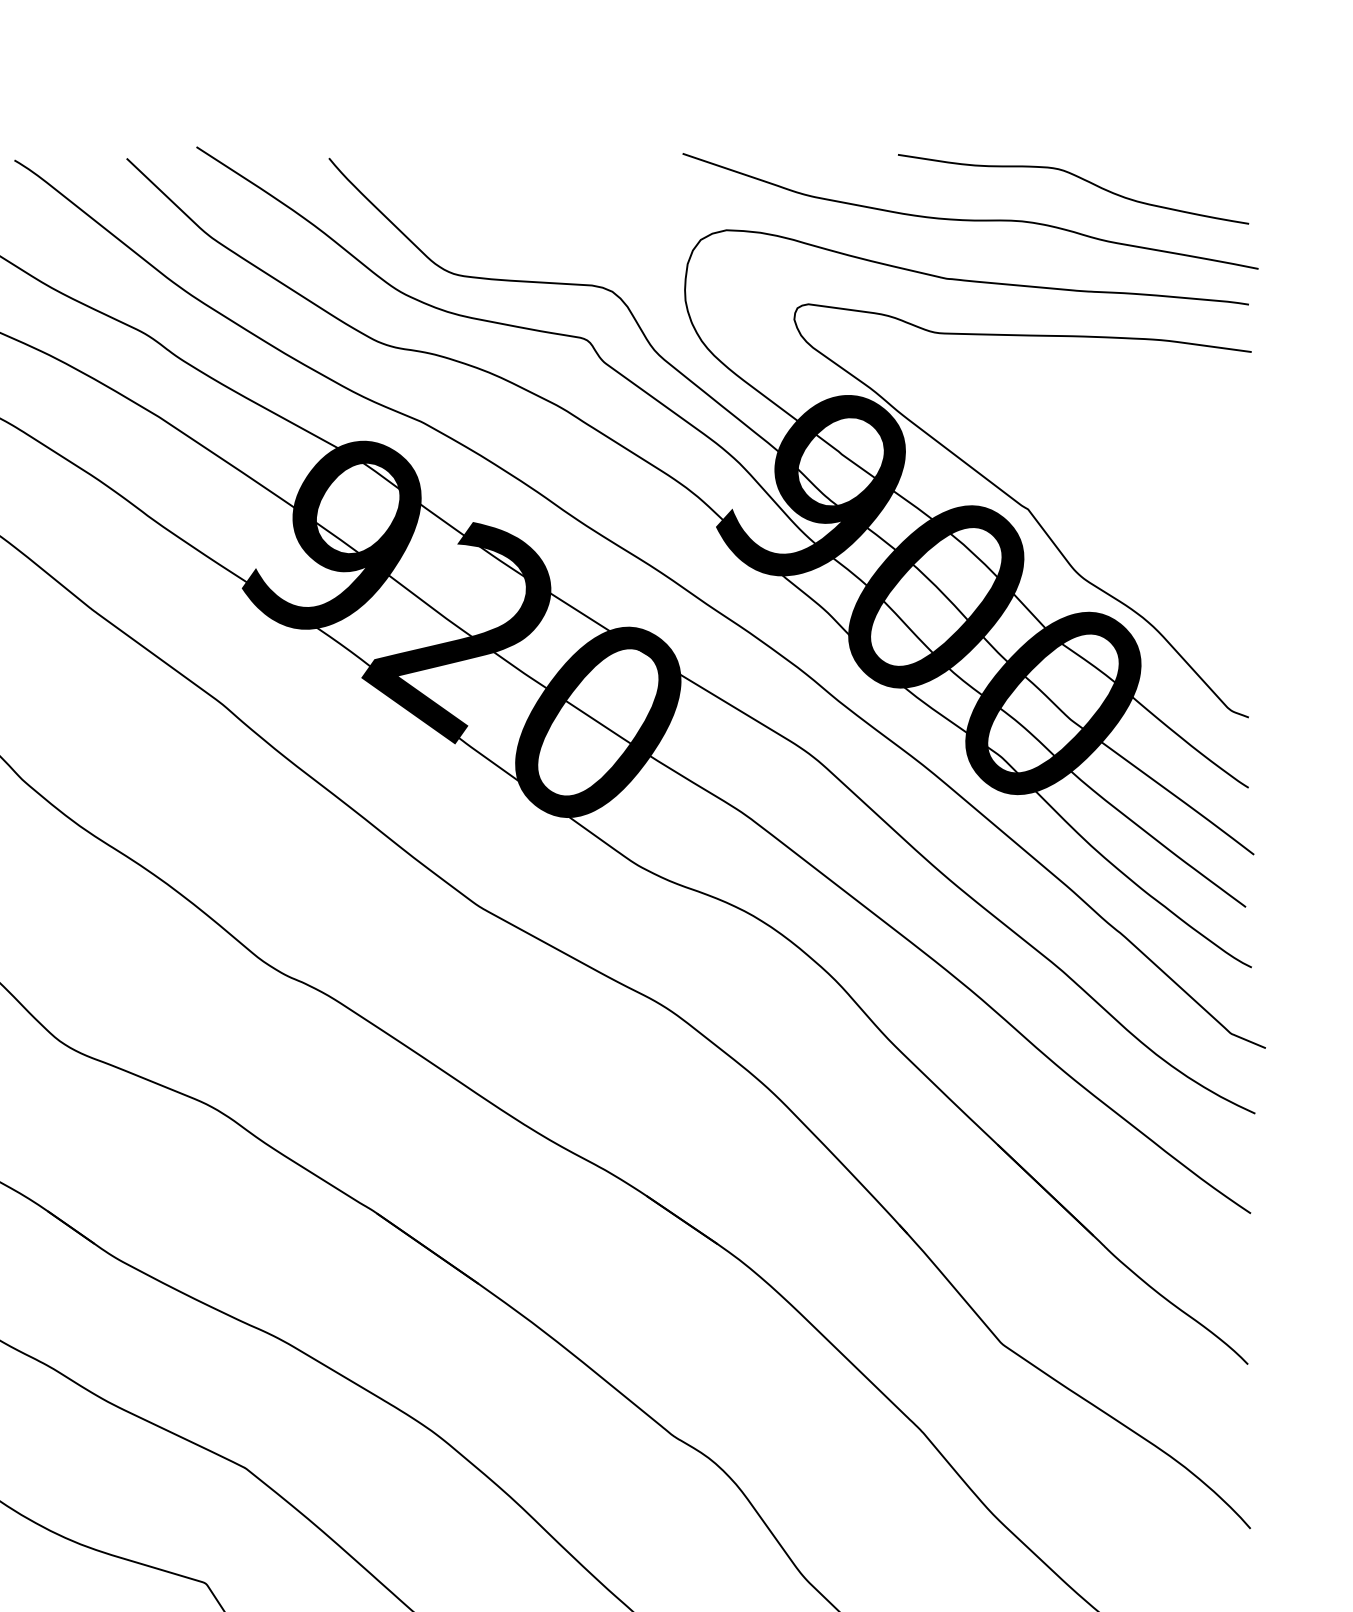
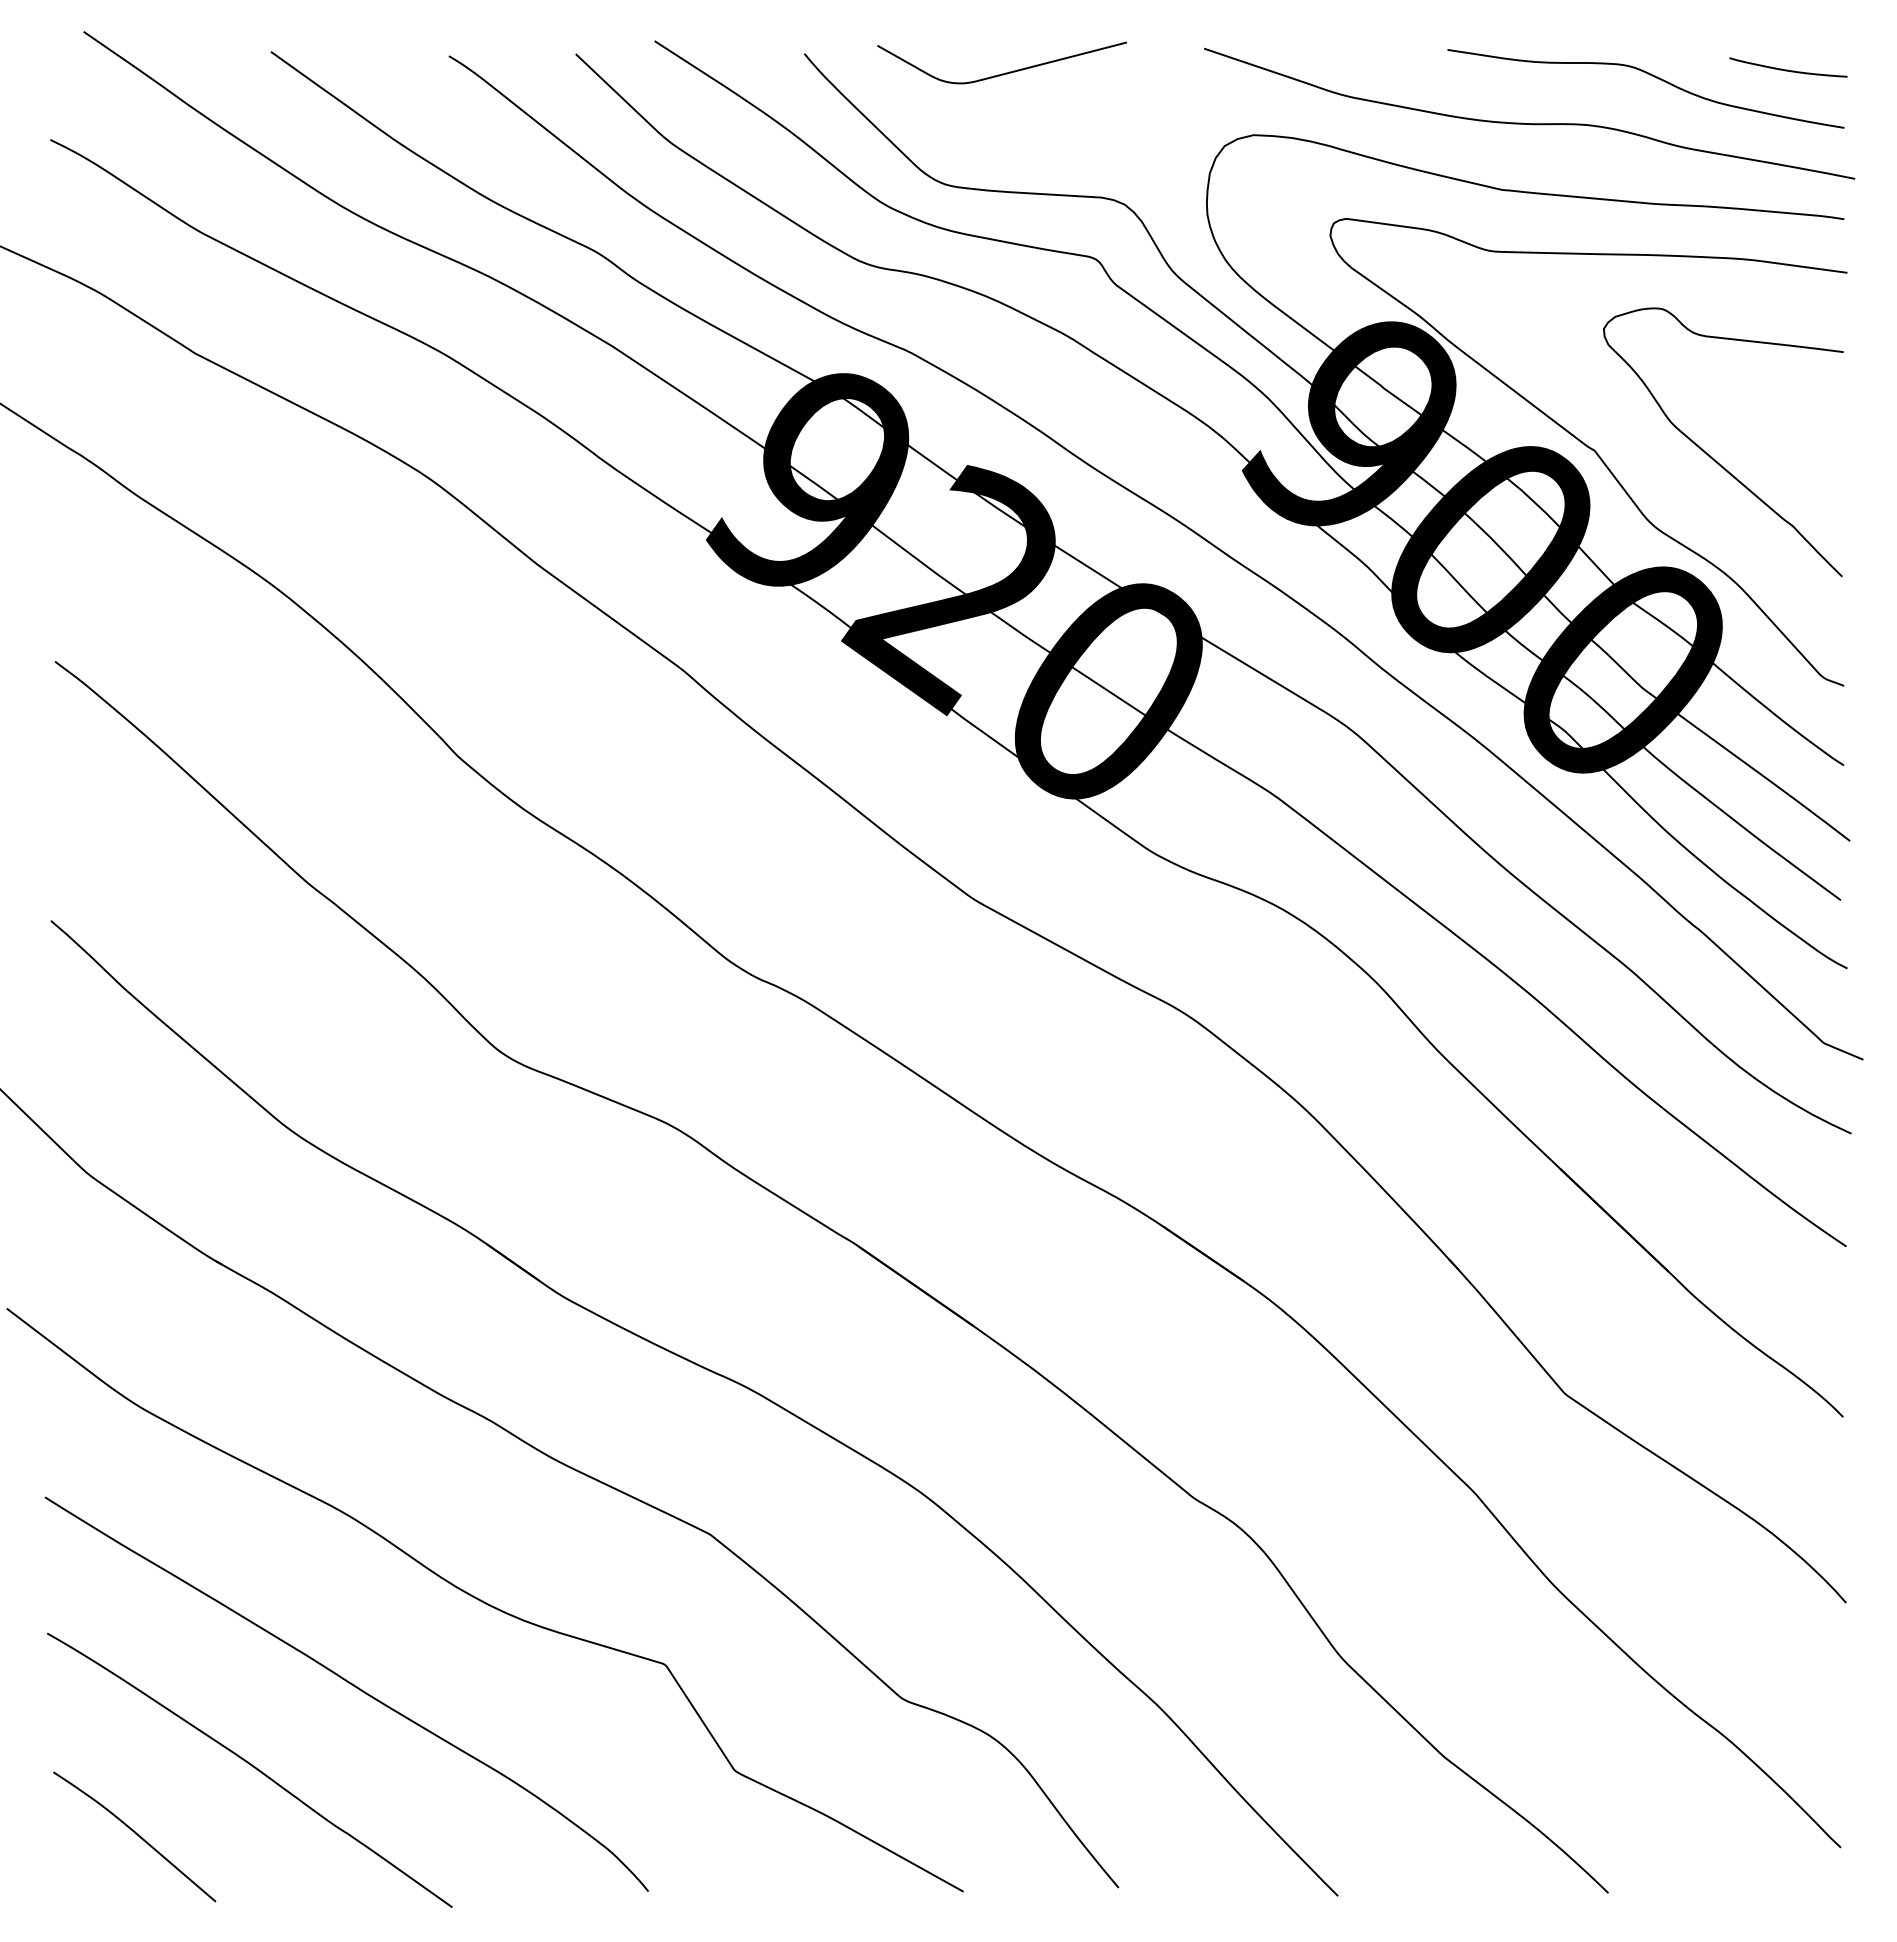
curve: (1199, 172) -> (1788, 69), added
curve: (506, 174) -> (1005, 72), added
curve: (1130, 513) -> (1710, 455), added

